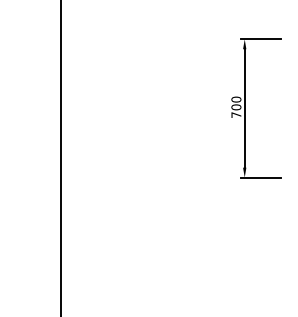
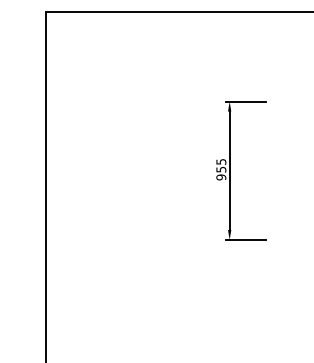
text: (236, 107) -> (221, 169), 700 -> 955

